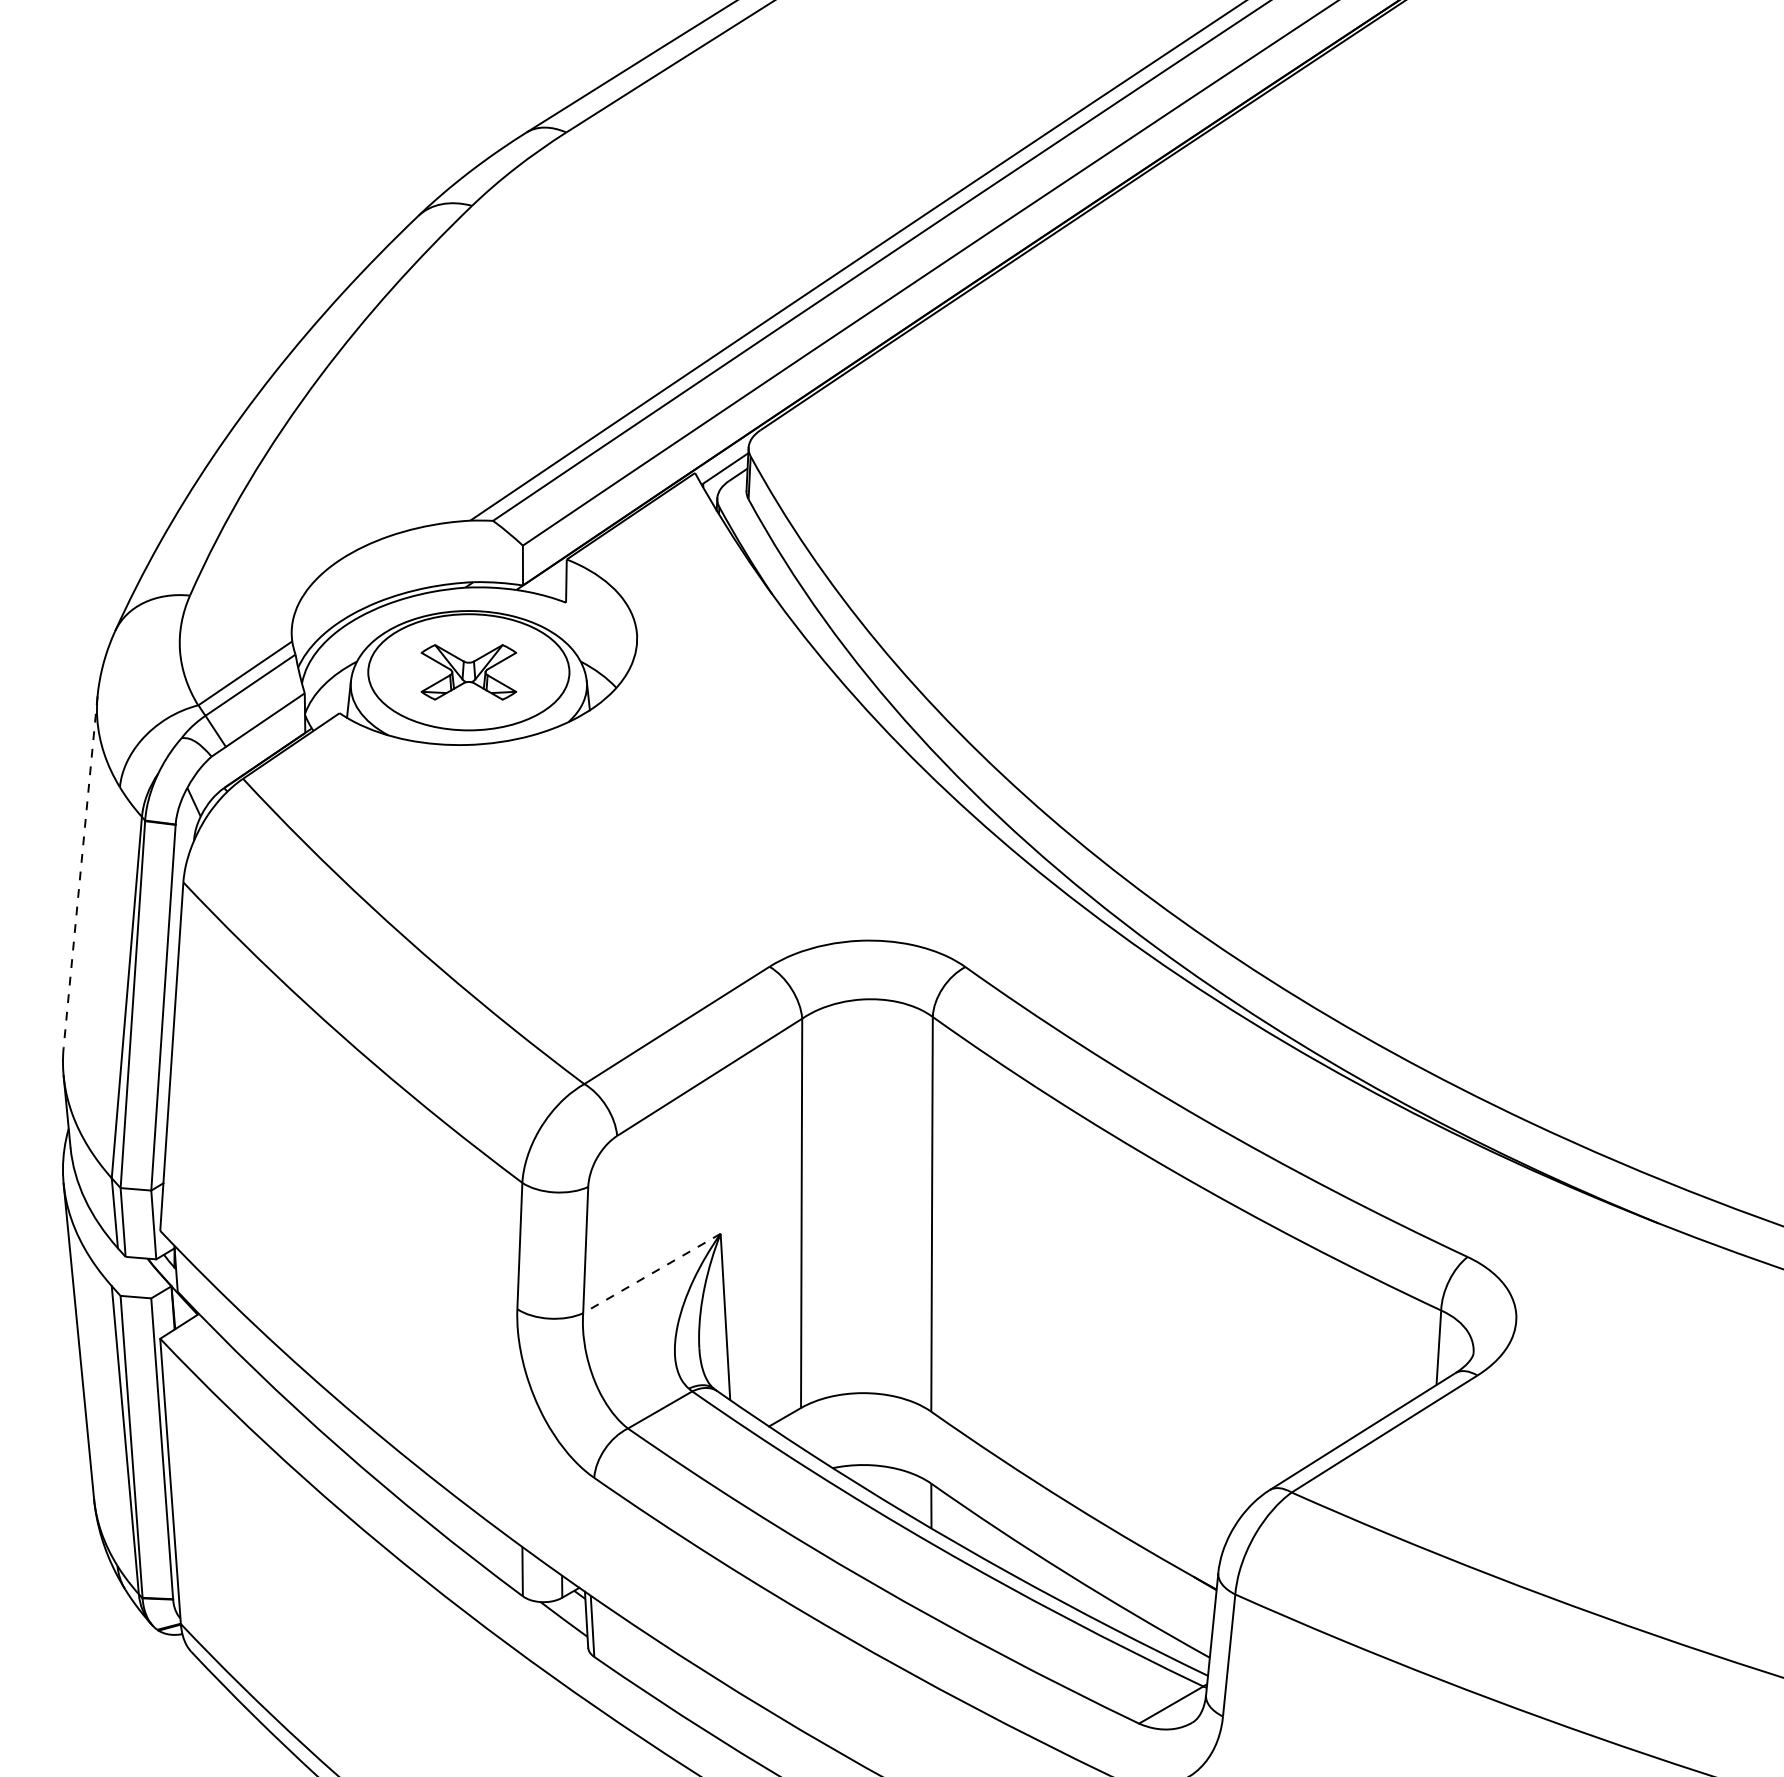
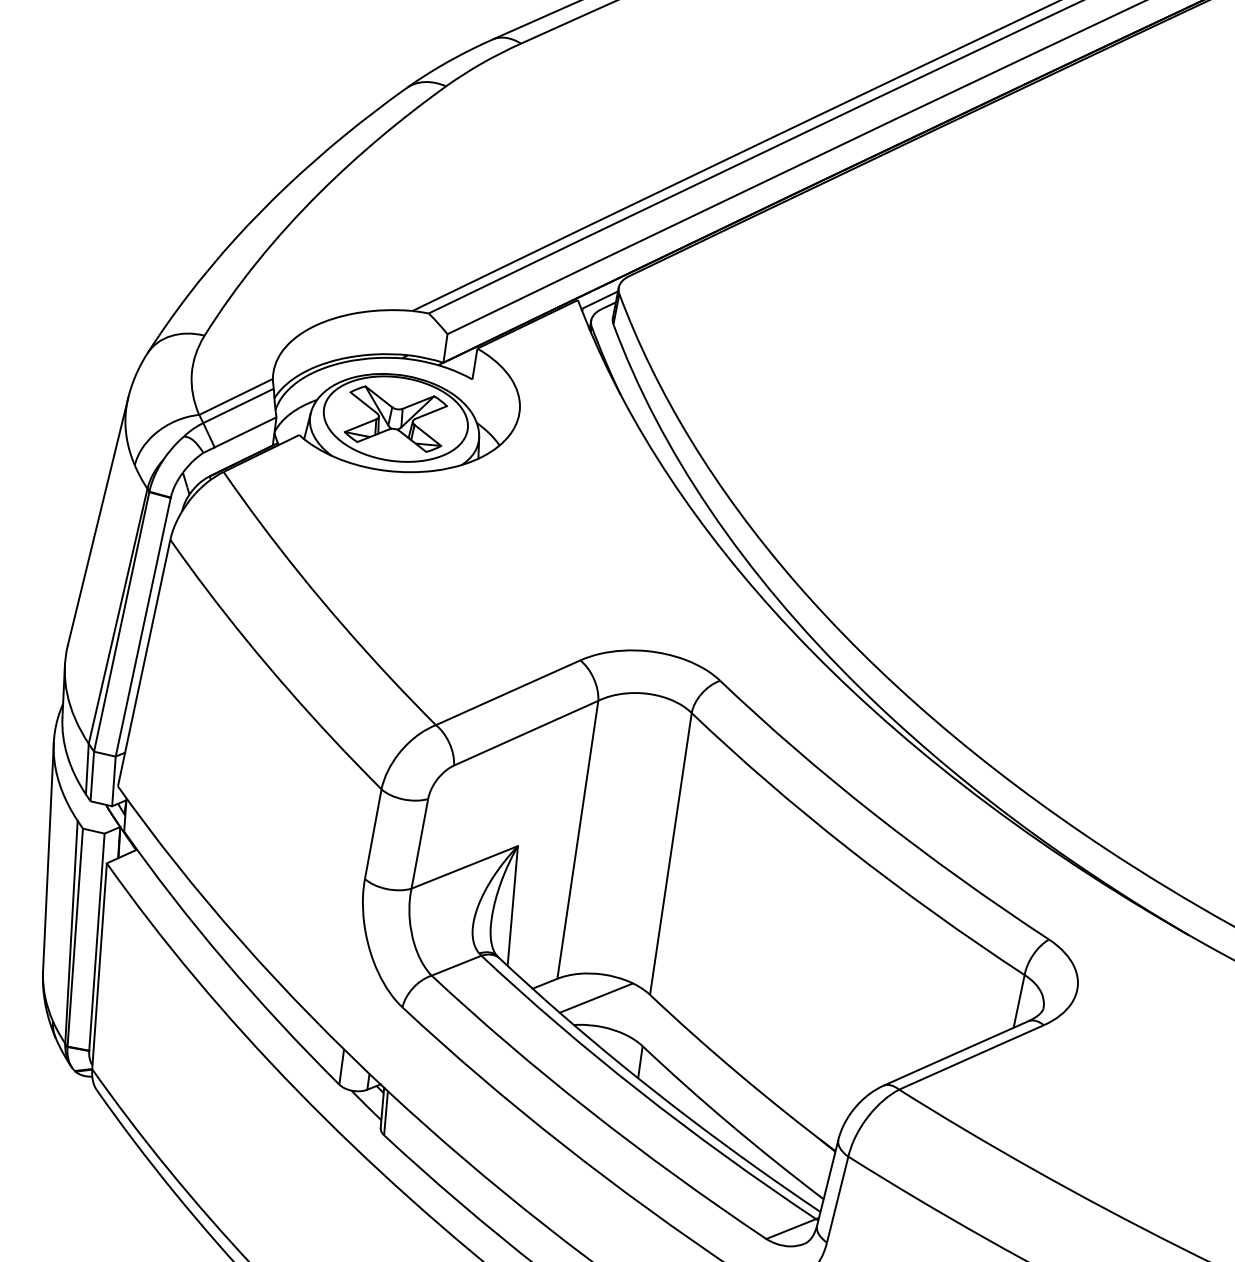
part: (468, 672) -> (395, 419), size x1.43
line: (80, 871) -> (97, 521), dashed -> solid
line: (651, 1273) -> (464, 867), dashed -> solid
line: (858, 1426) -> (596, 997), added

